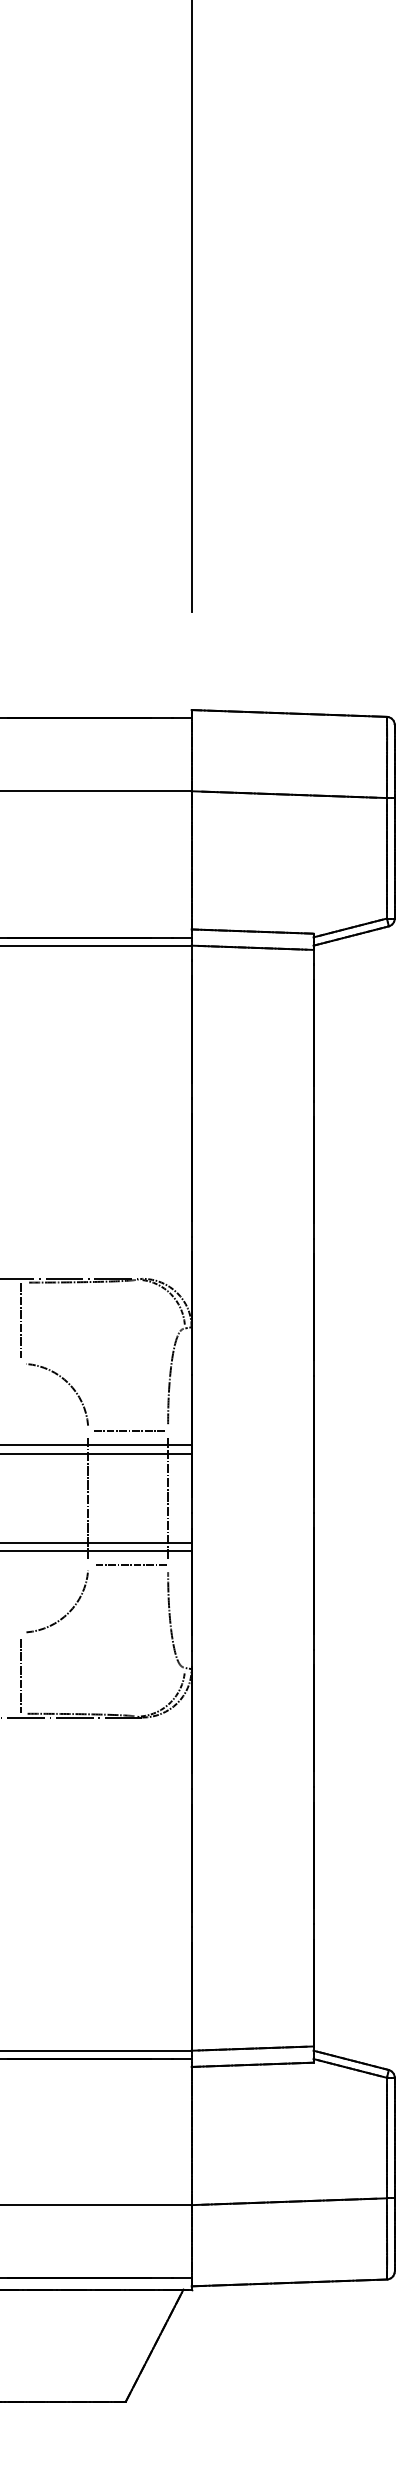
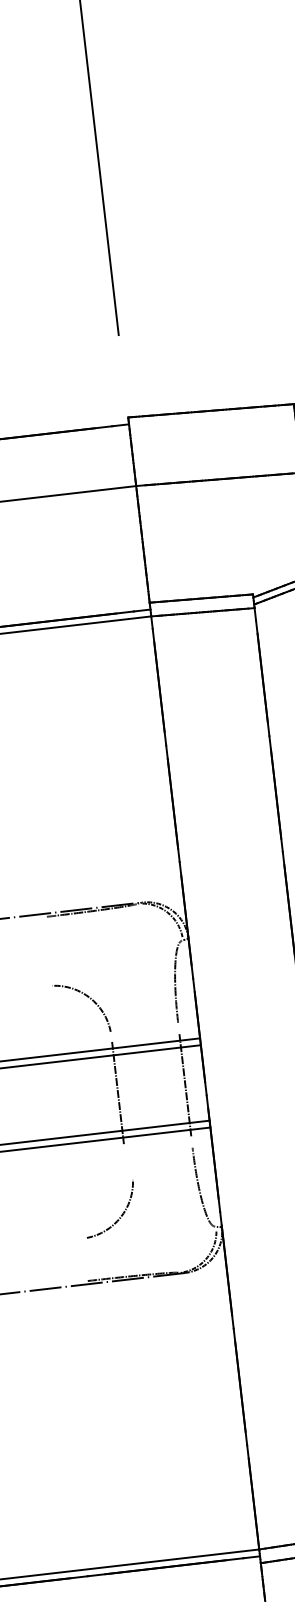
line: (21, 1320) -> (44, 949), removed
line: (129, 1430) -> (146, 1031), removed
line: (129, 1565) -> (159, 1145), removed
arc: (67, 1612) -> (119, 1217), moved
line: (21, 1675) -> (78, 1249), removed

